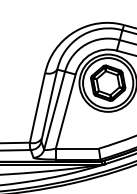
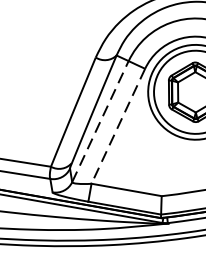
line: (54, 110) -> (100, 121), solid -> dashed
line: (65, 112) -> (117, 127), solid -> dashed

